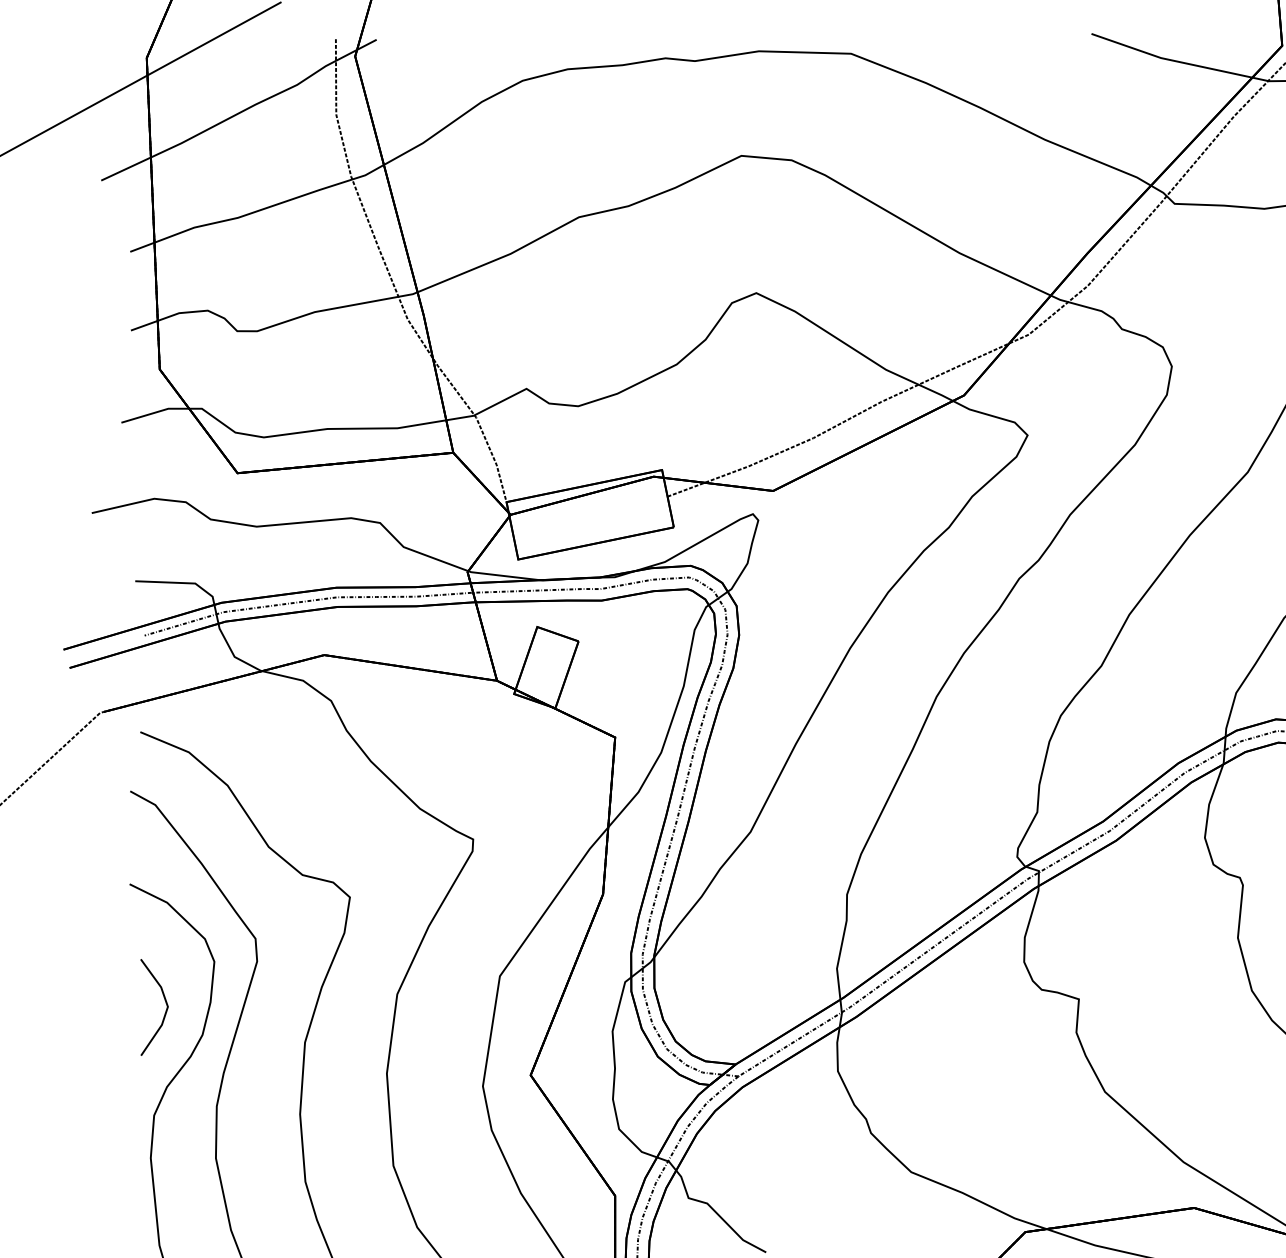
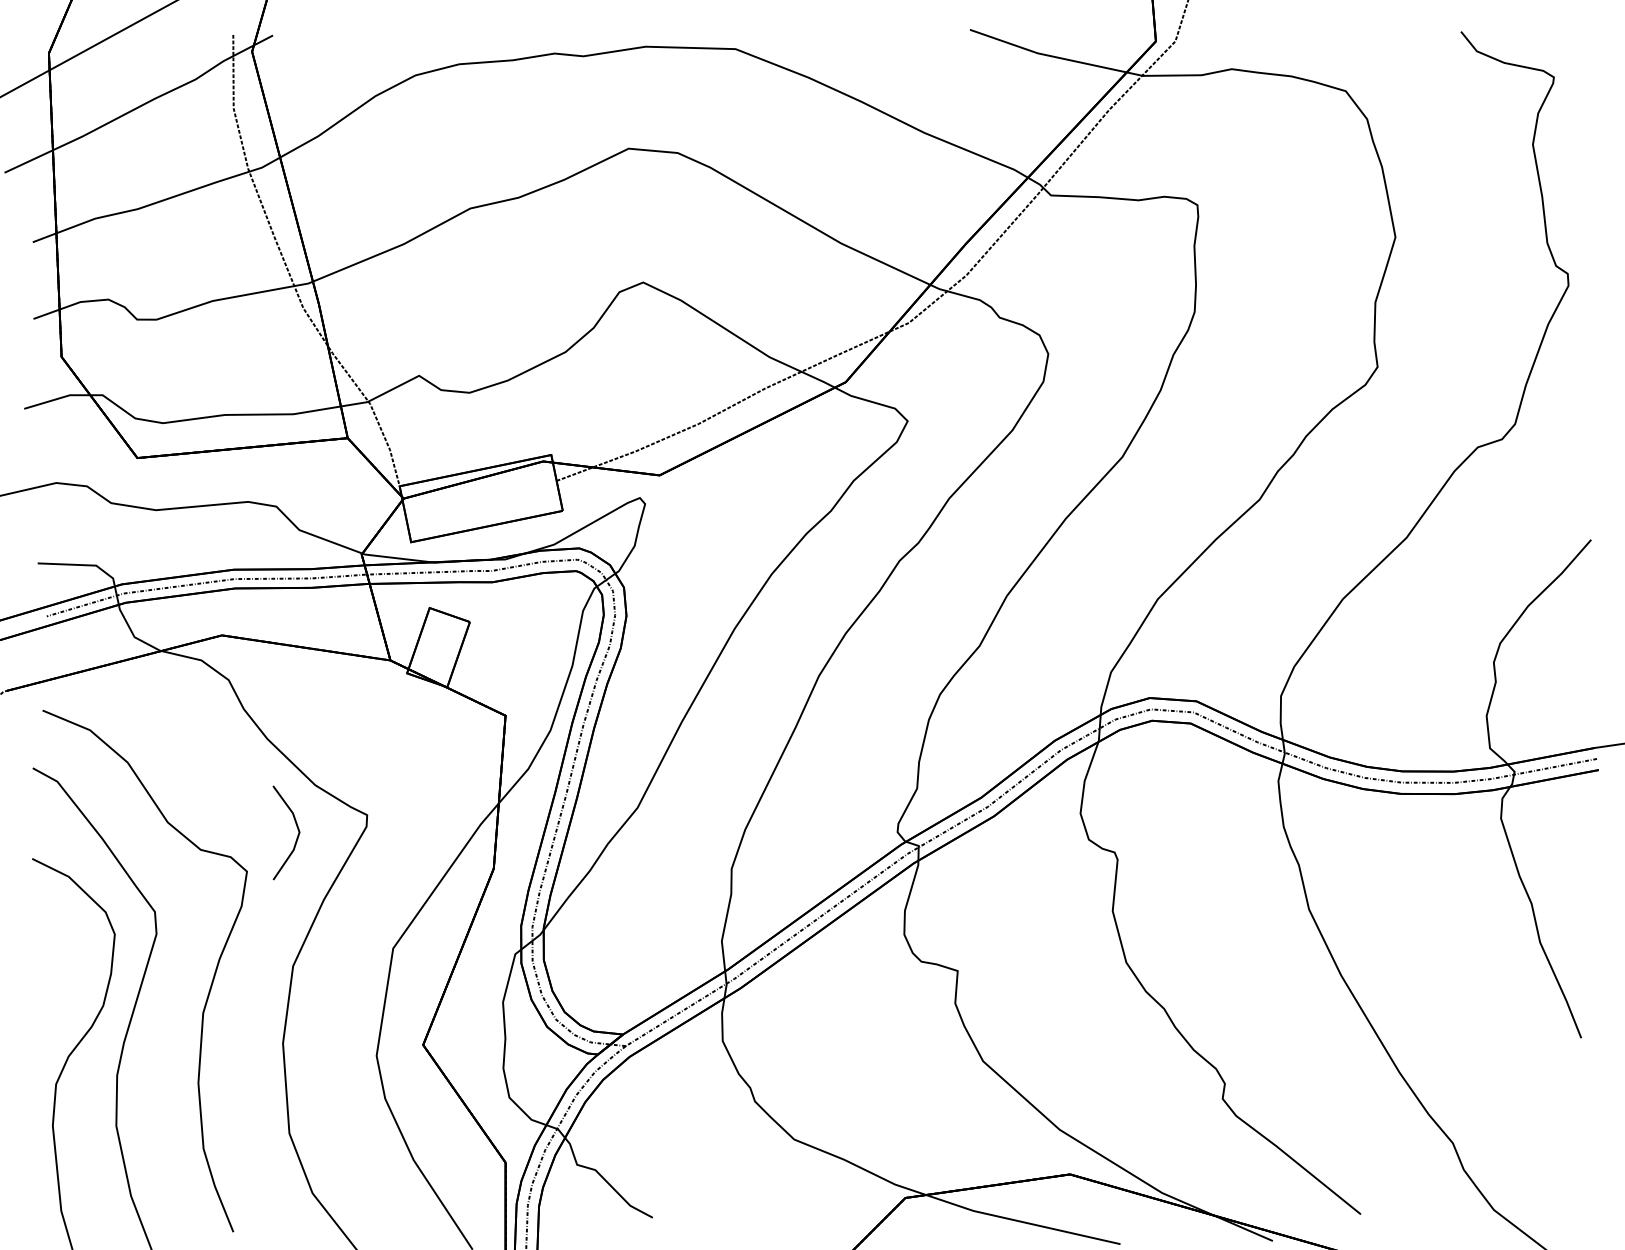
line: (164, 1001) -> (296, 827), moved

